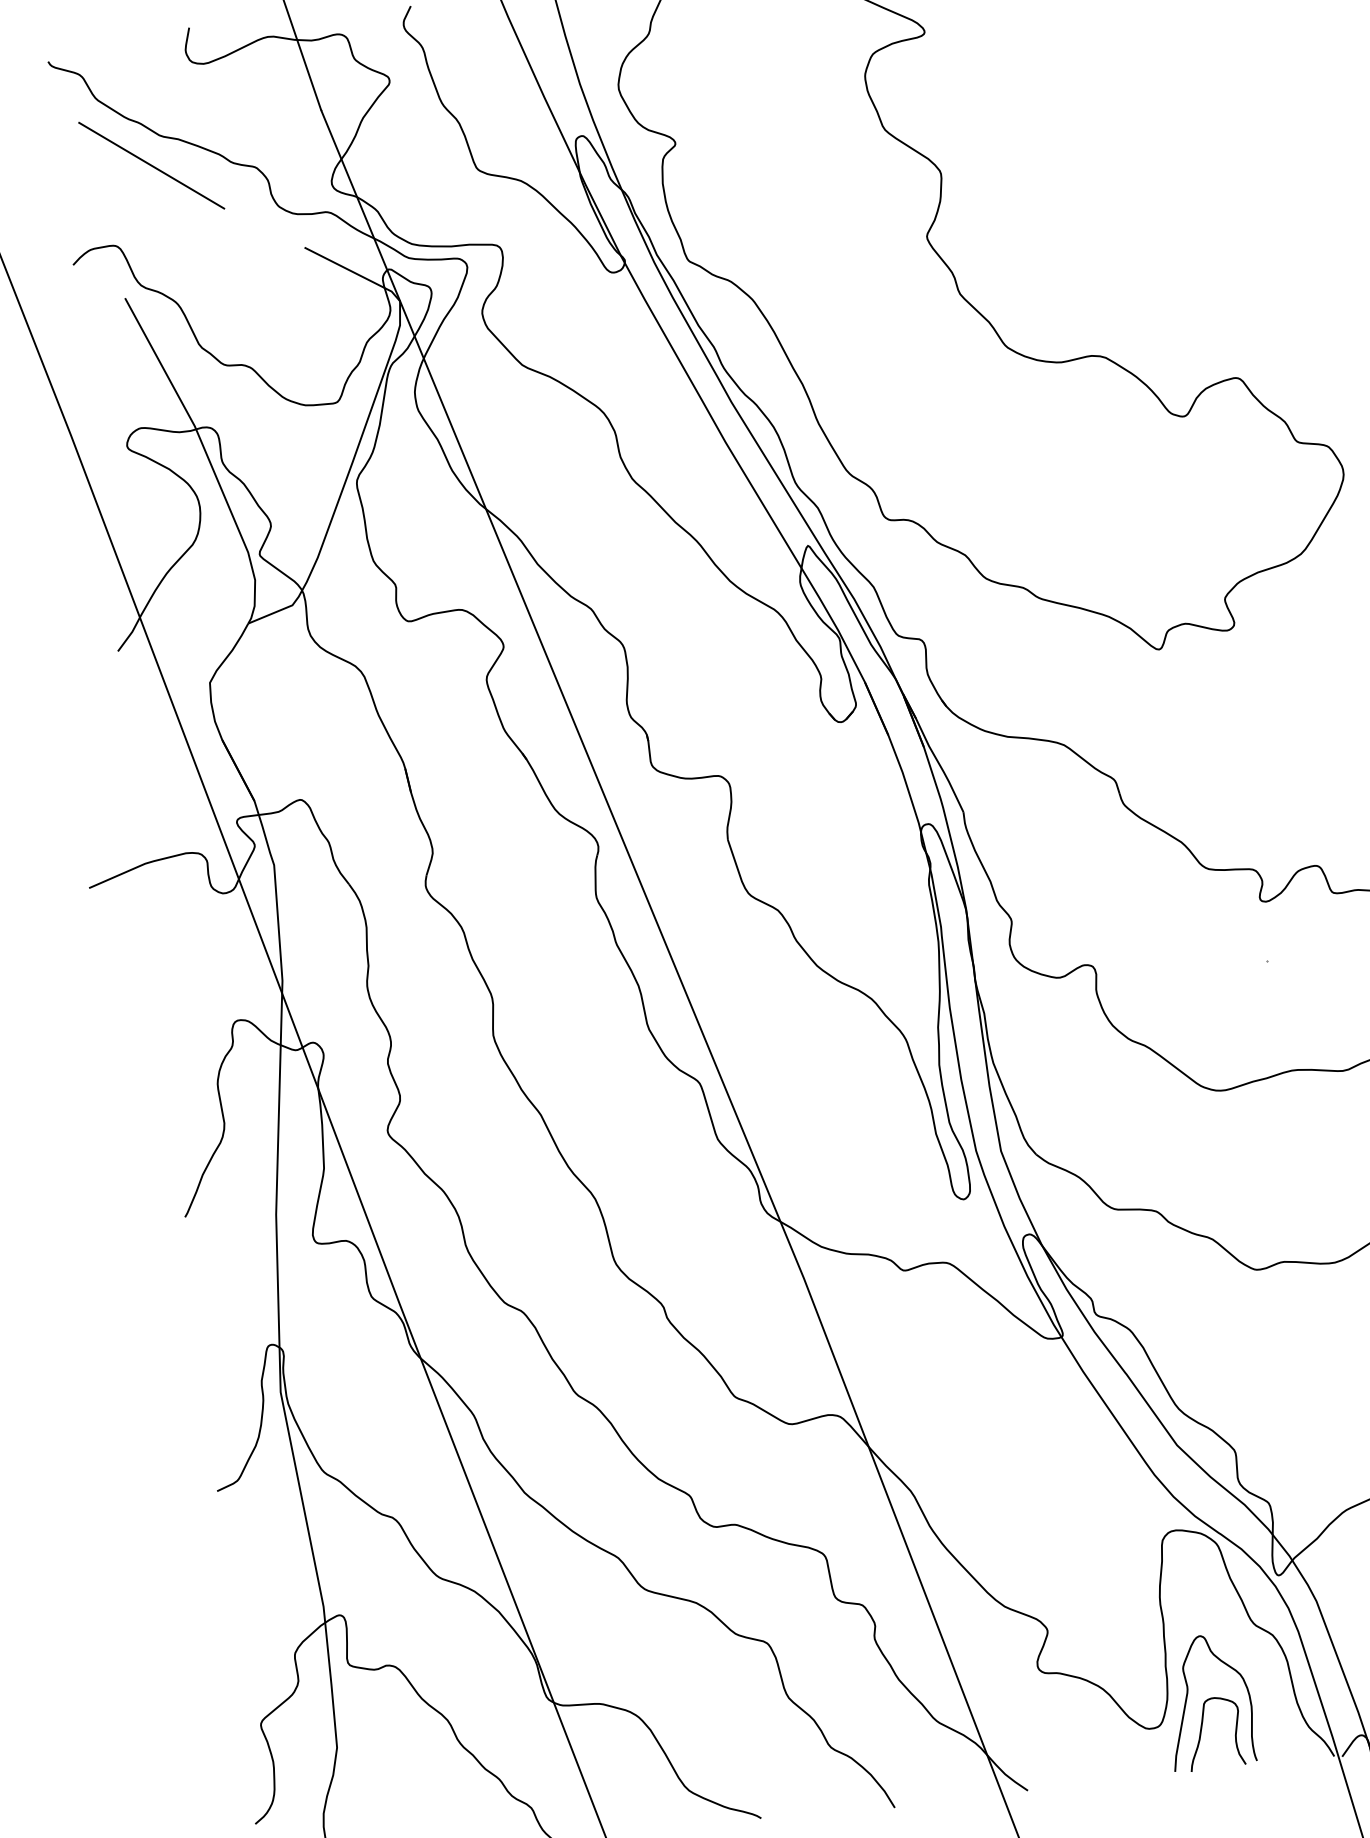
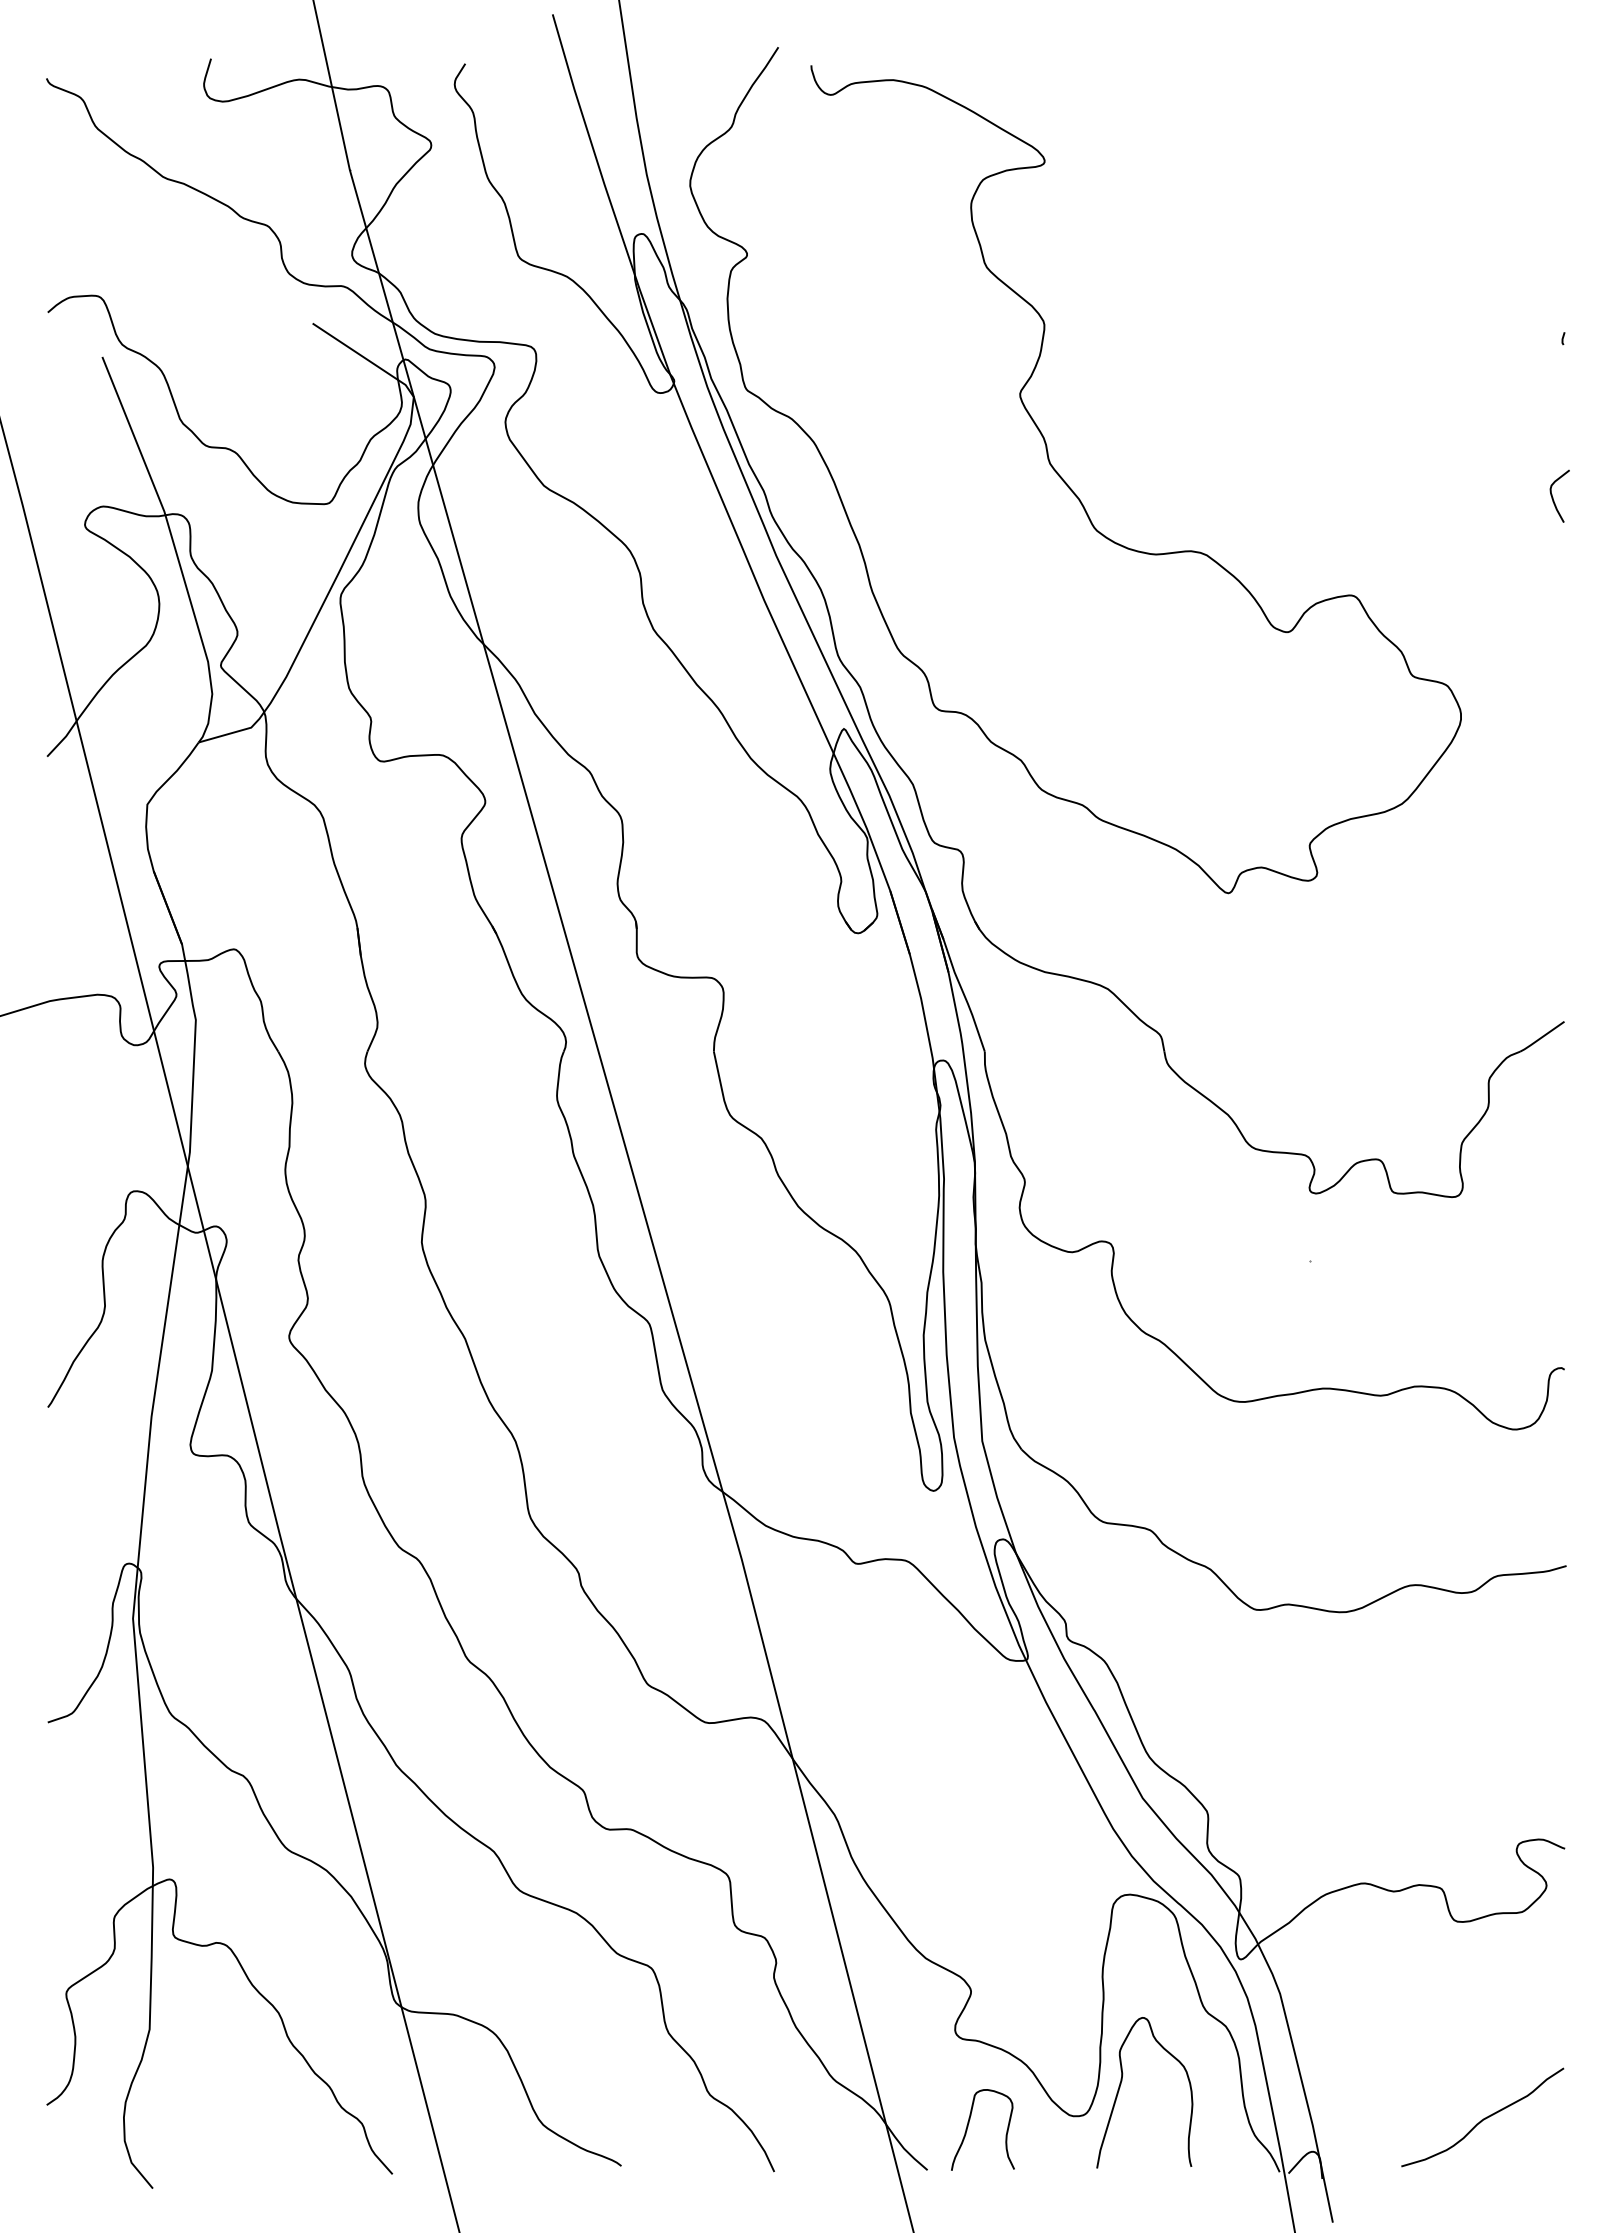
line: (151, 166) -> (149, 210), removed
curve: (1201, 1732) -> (968, 2127), moved

